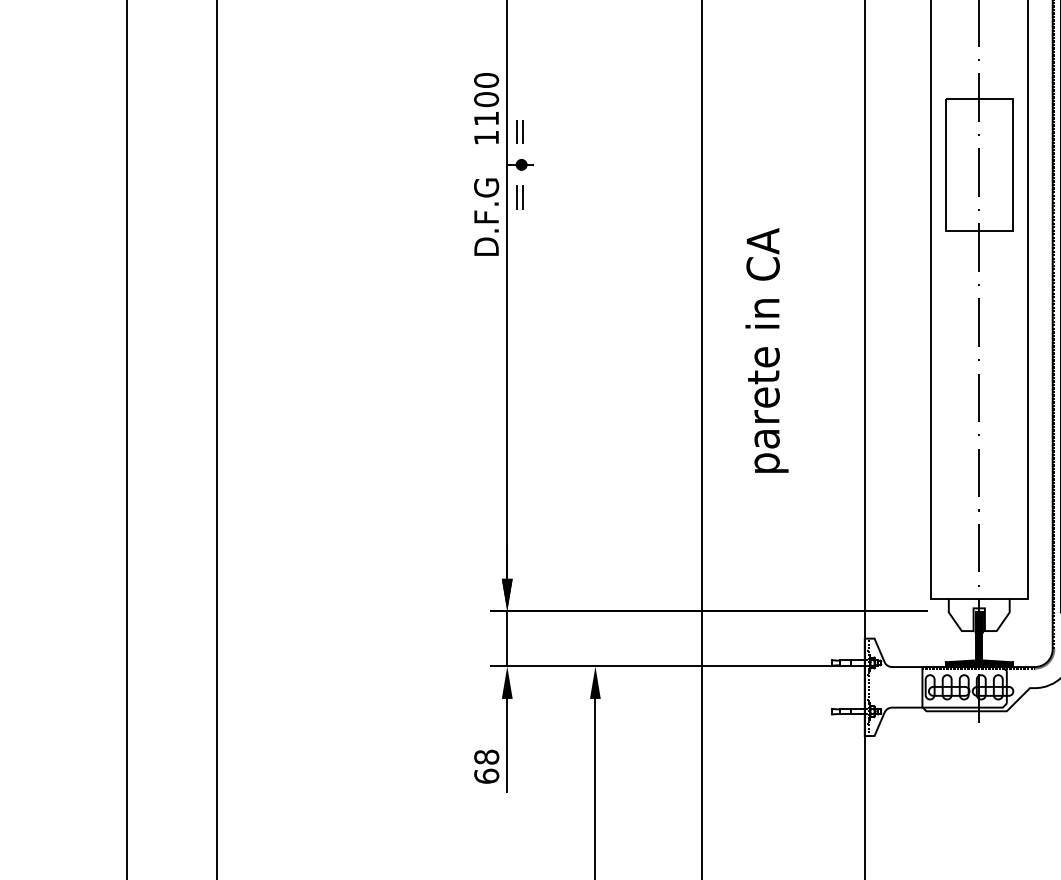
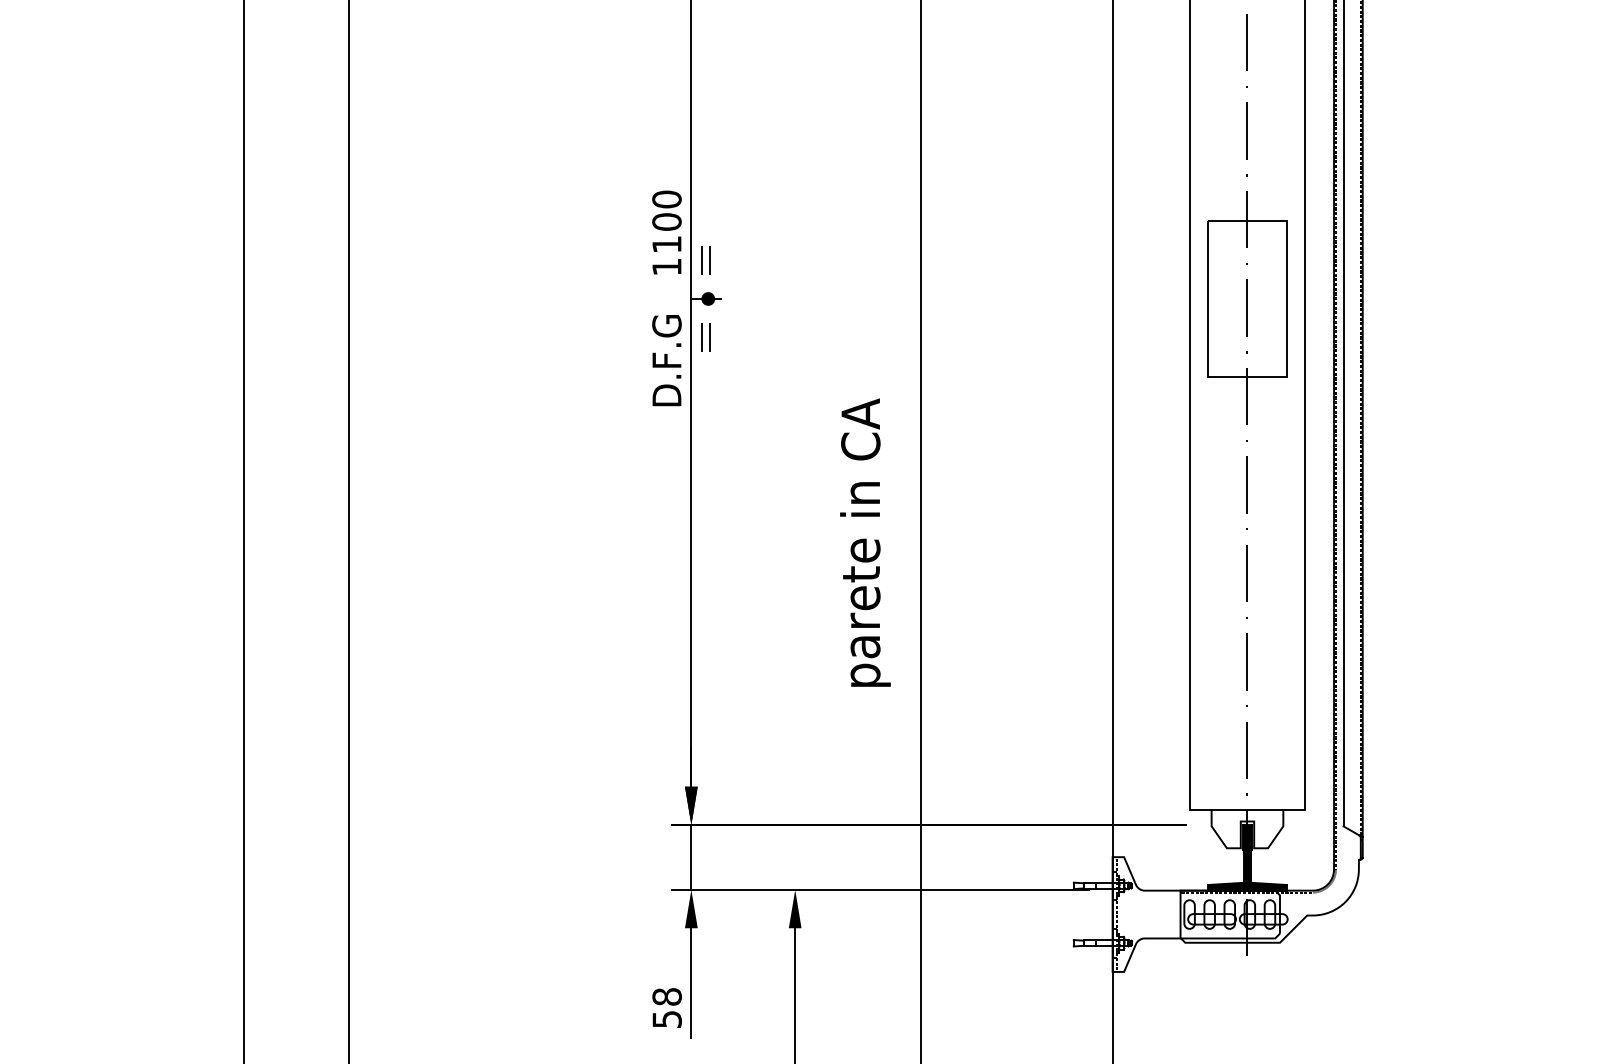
text: (767, 350) -> (865, 542), moved
text: (486, 776) -> (666, 1019), 68 -> 58

